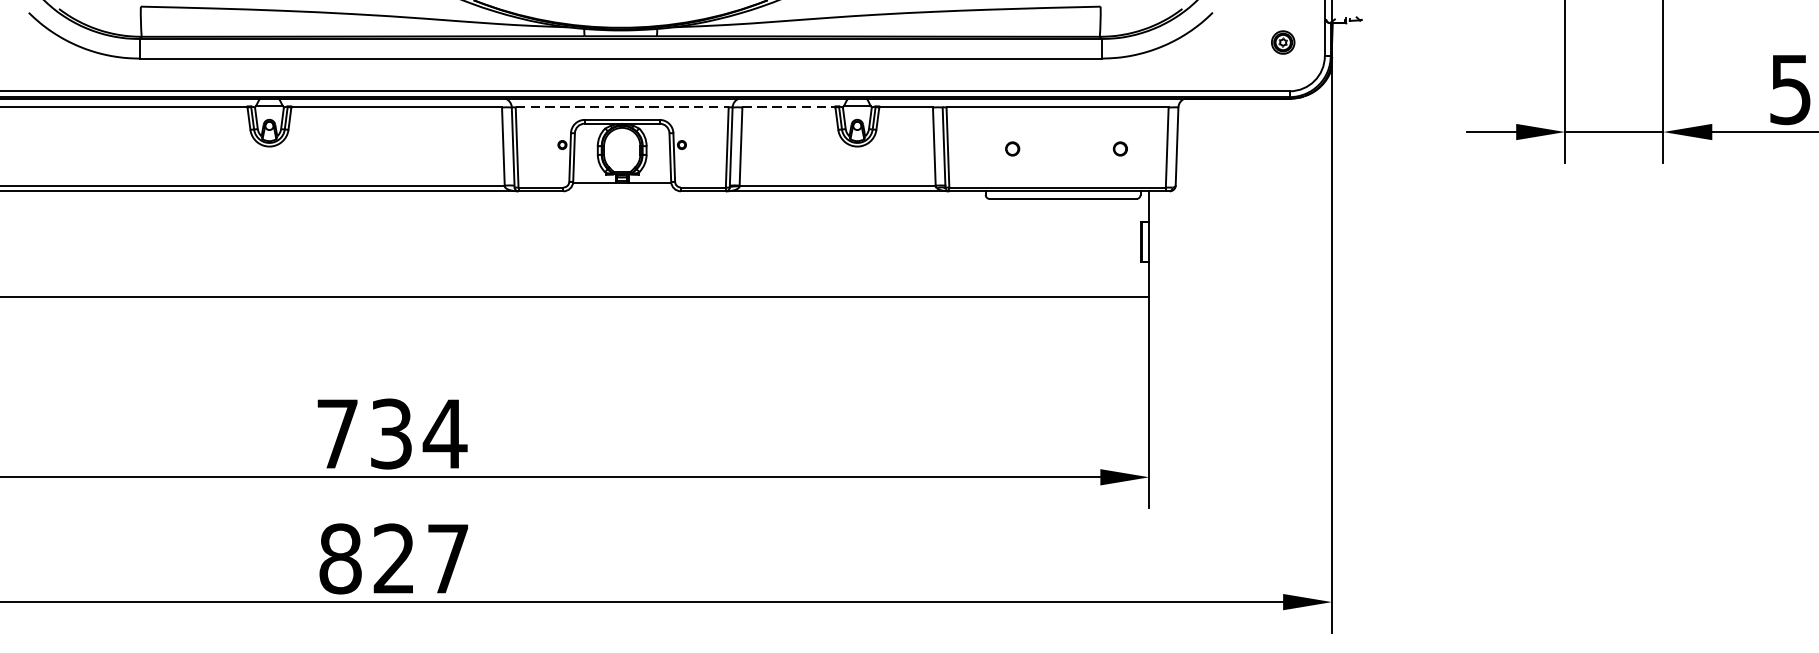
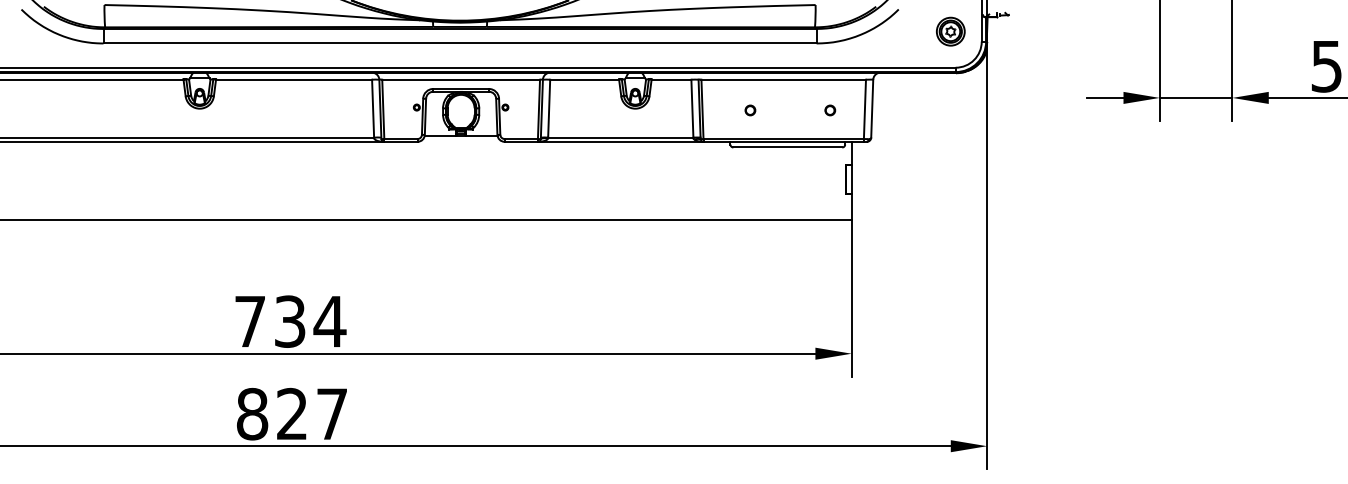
part: (1282, 42) -> (950, 31), size x1.67
line: (622, 107) -> (461, 79), dashed -> solid
line: (790, 107) -> (585, 79), dashed -> solid

